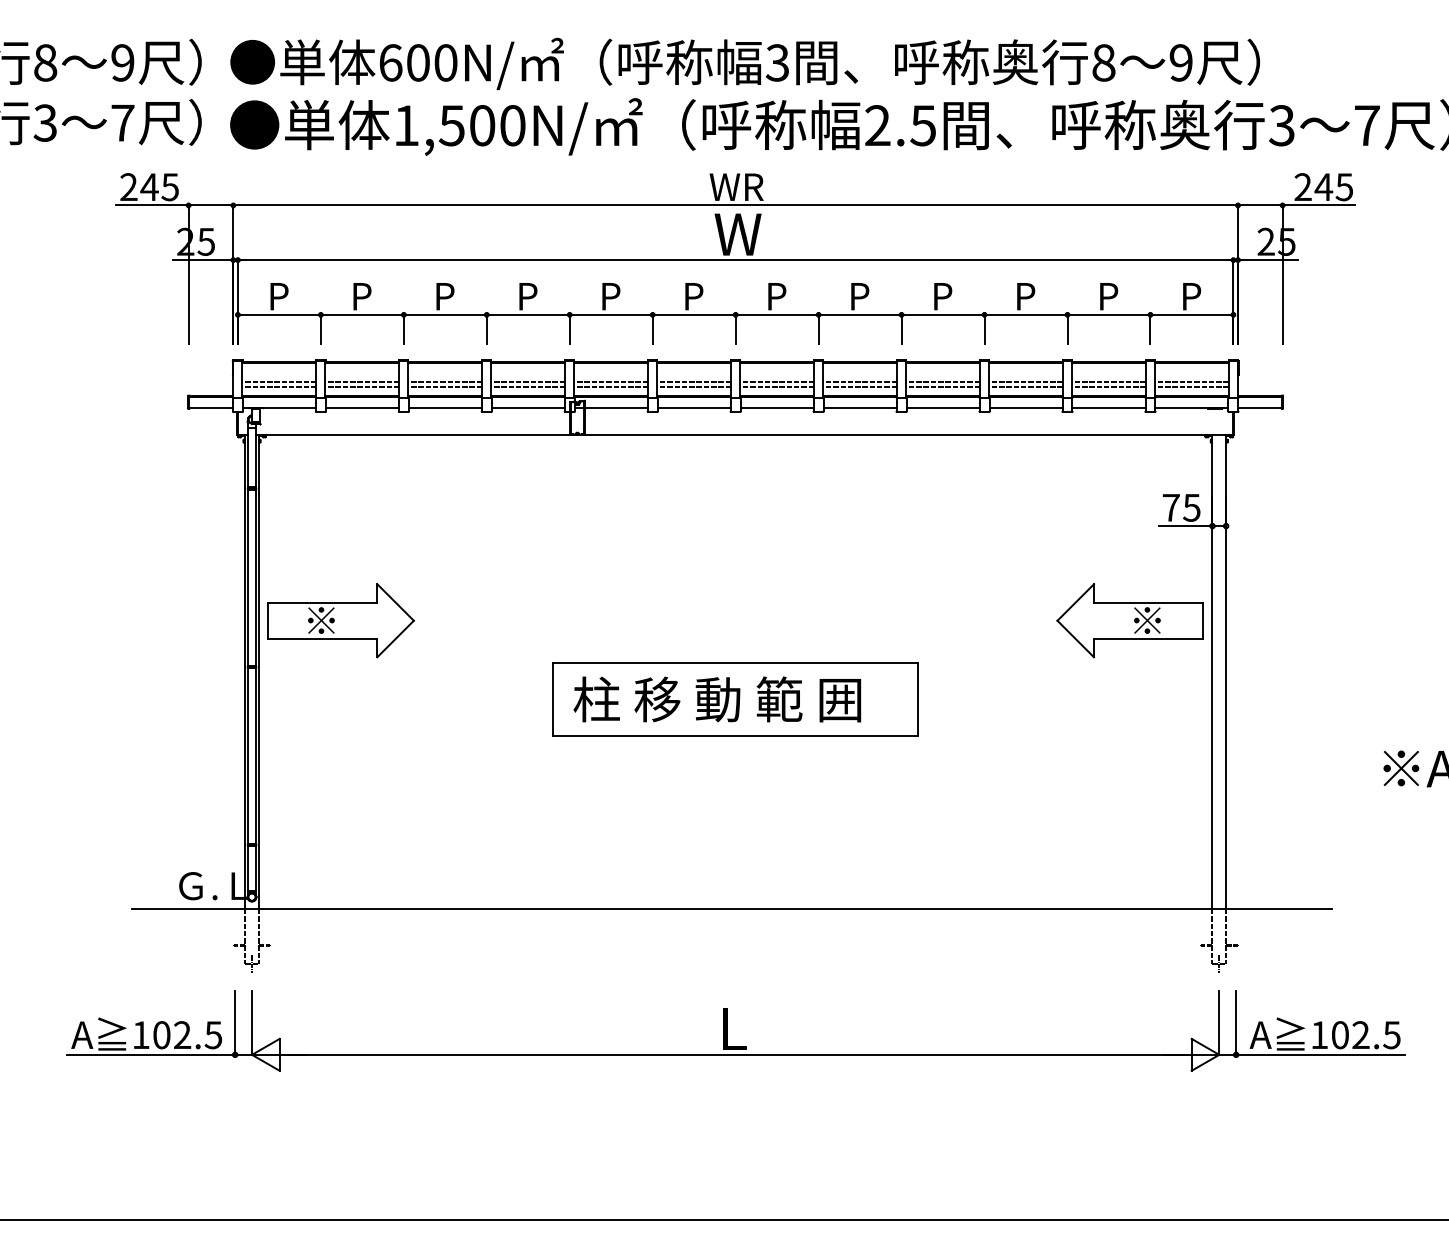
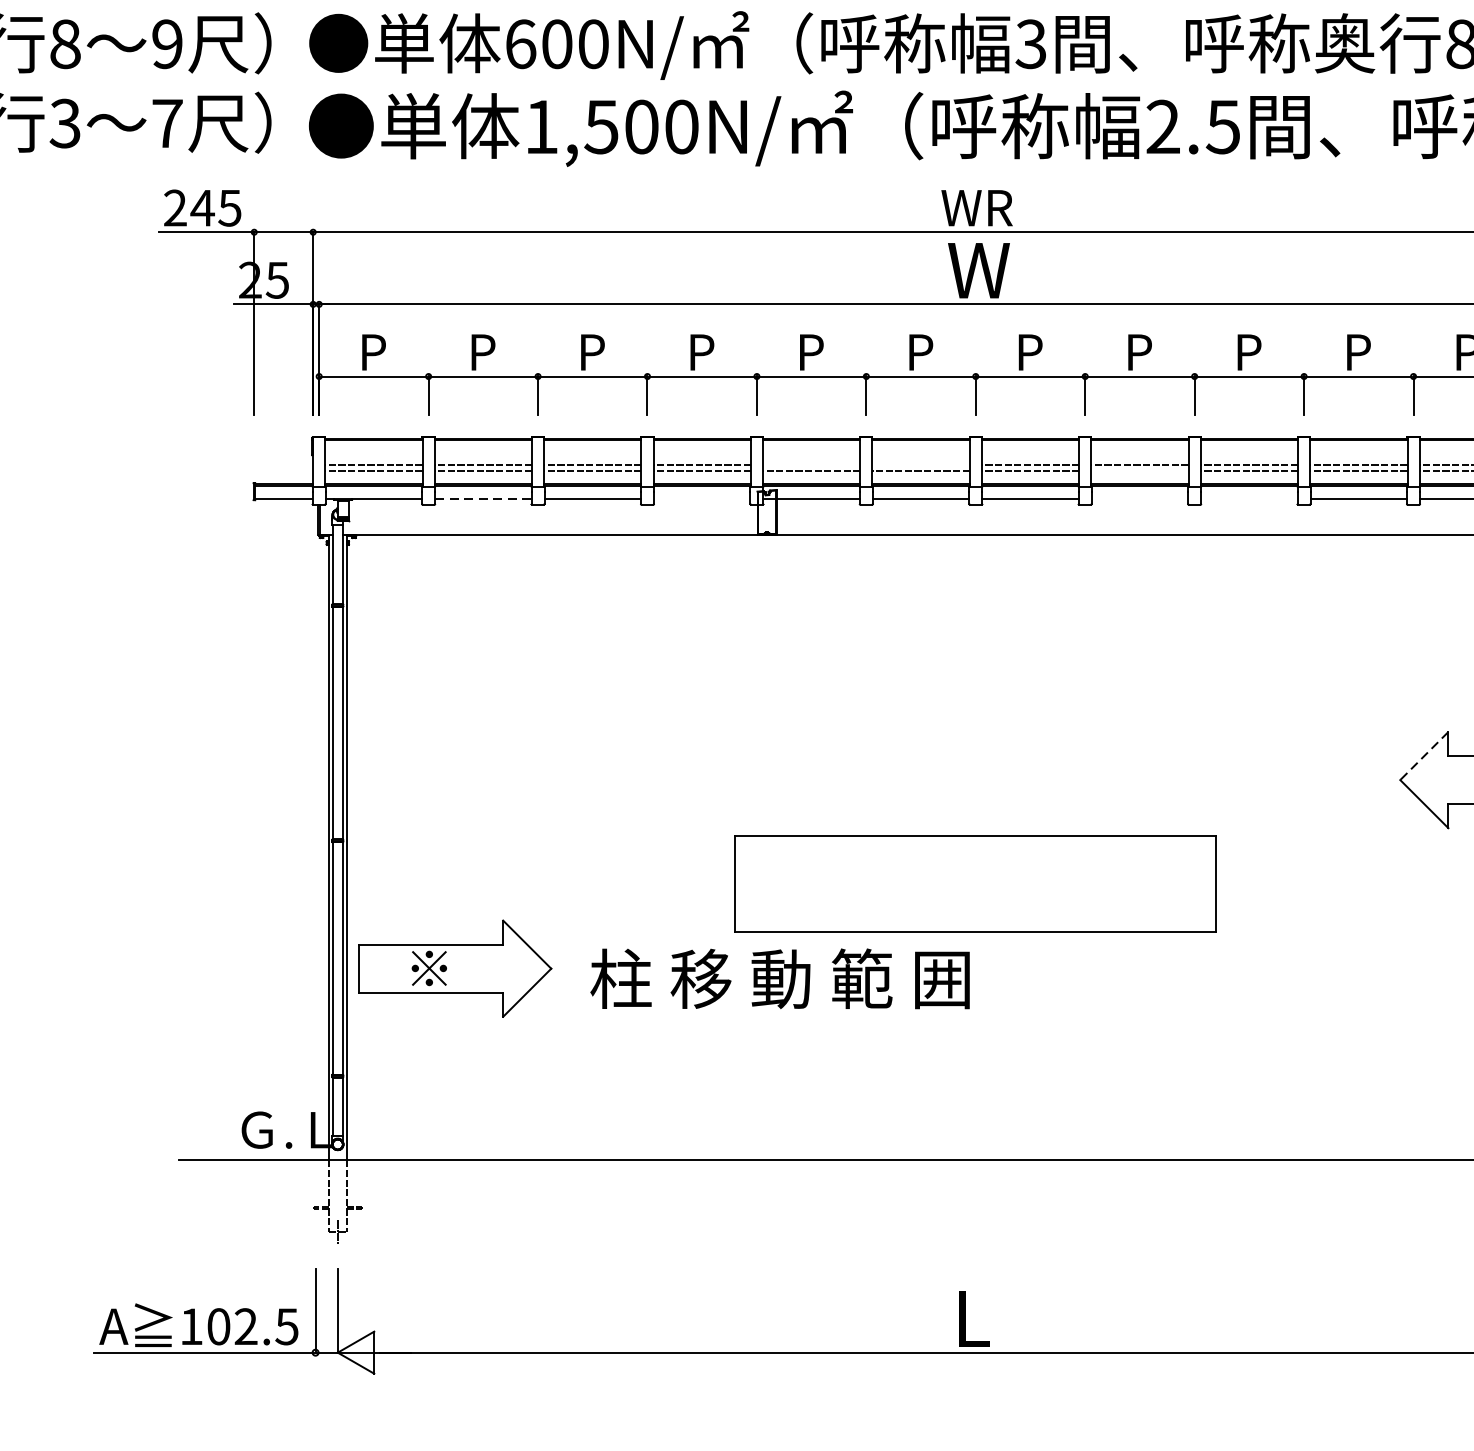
line: (611, 381) -> (811, 464), removed
line: (694, 381) -> (921, 464), removed
line: (860, 386) -> (1140, 471), removed
line: (362, 407) -> (483, 498), solid -> dashed
line: (527, 407) -> (701, 498), removed
line: (859, 407) -> (1139, 498), removed
line: (942, 407) -> (1248, 498), removed
line: (1075, 602) -> (1424, 755), solid -> dashed
part: (340, 620) -> (454, 968), moved
text: (717, 699) -> (780, 978), moved

